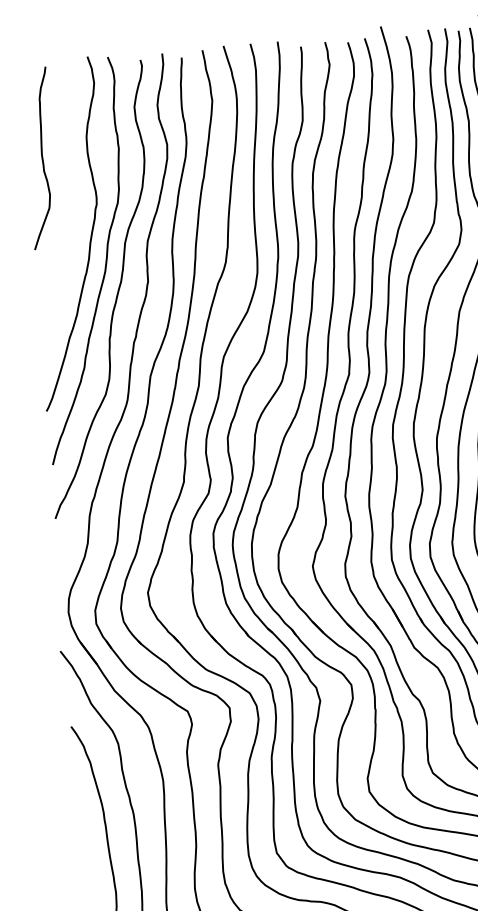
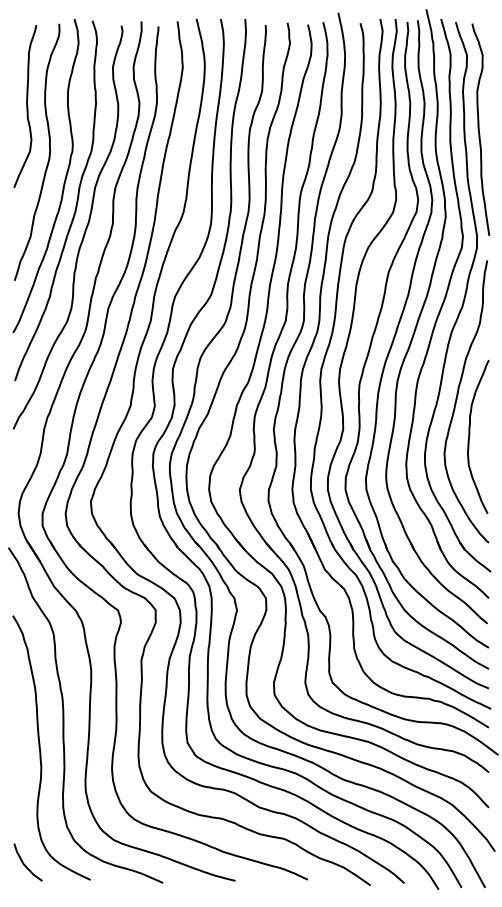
curve: (70, 210) -> (48, 155), added

